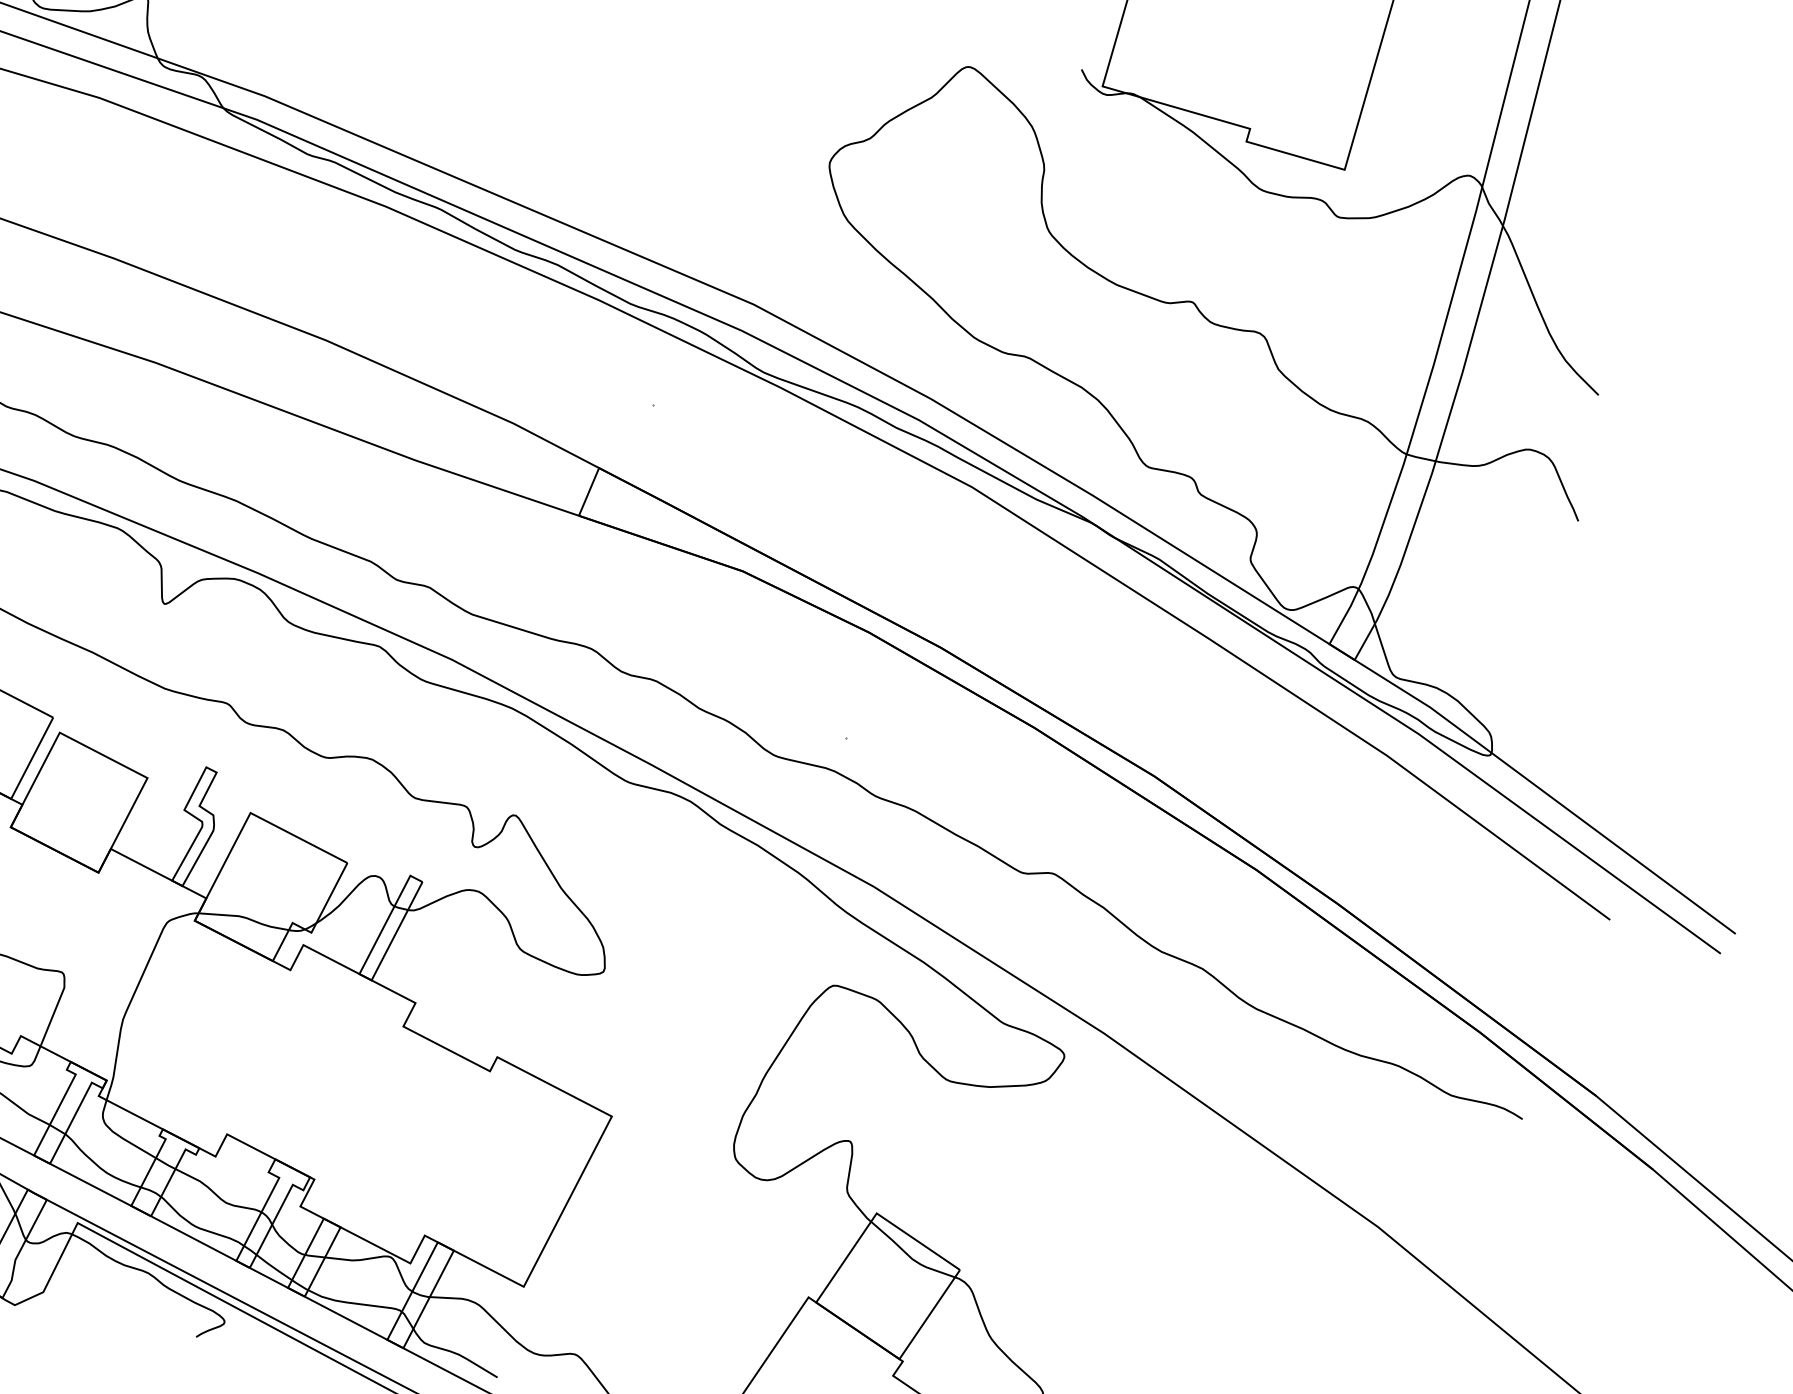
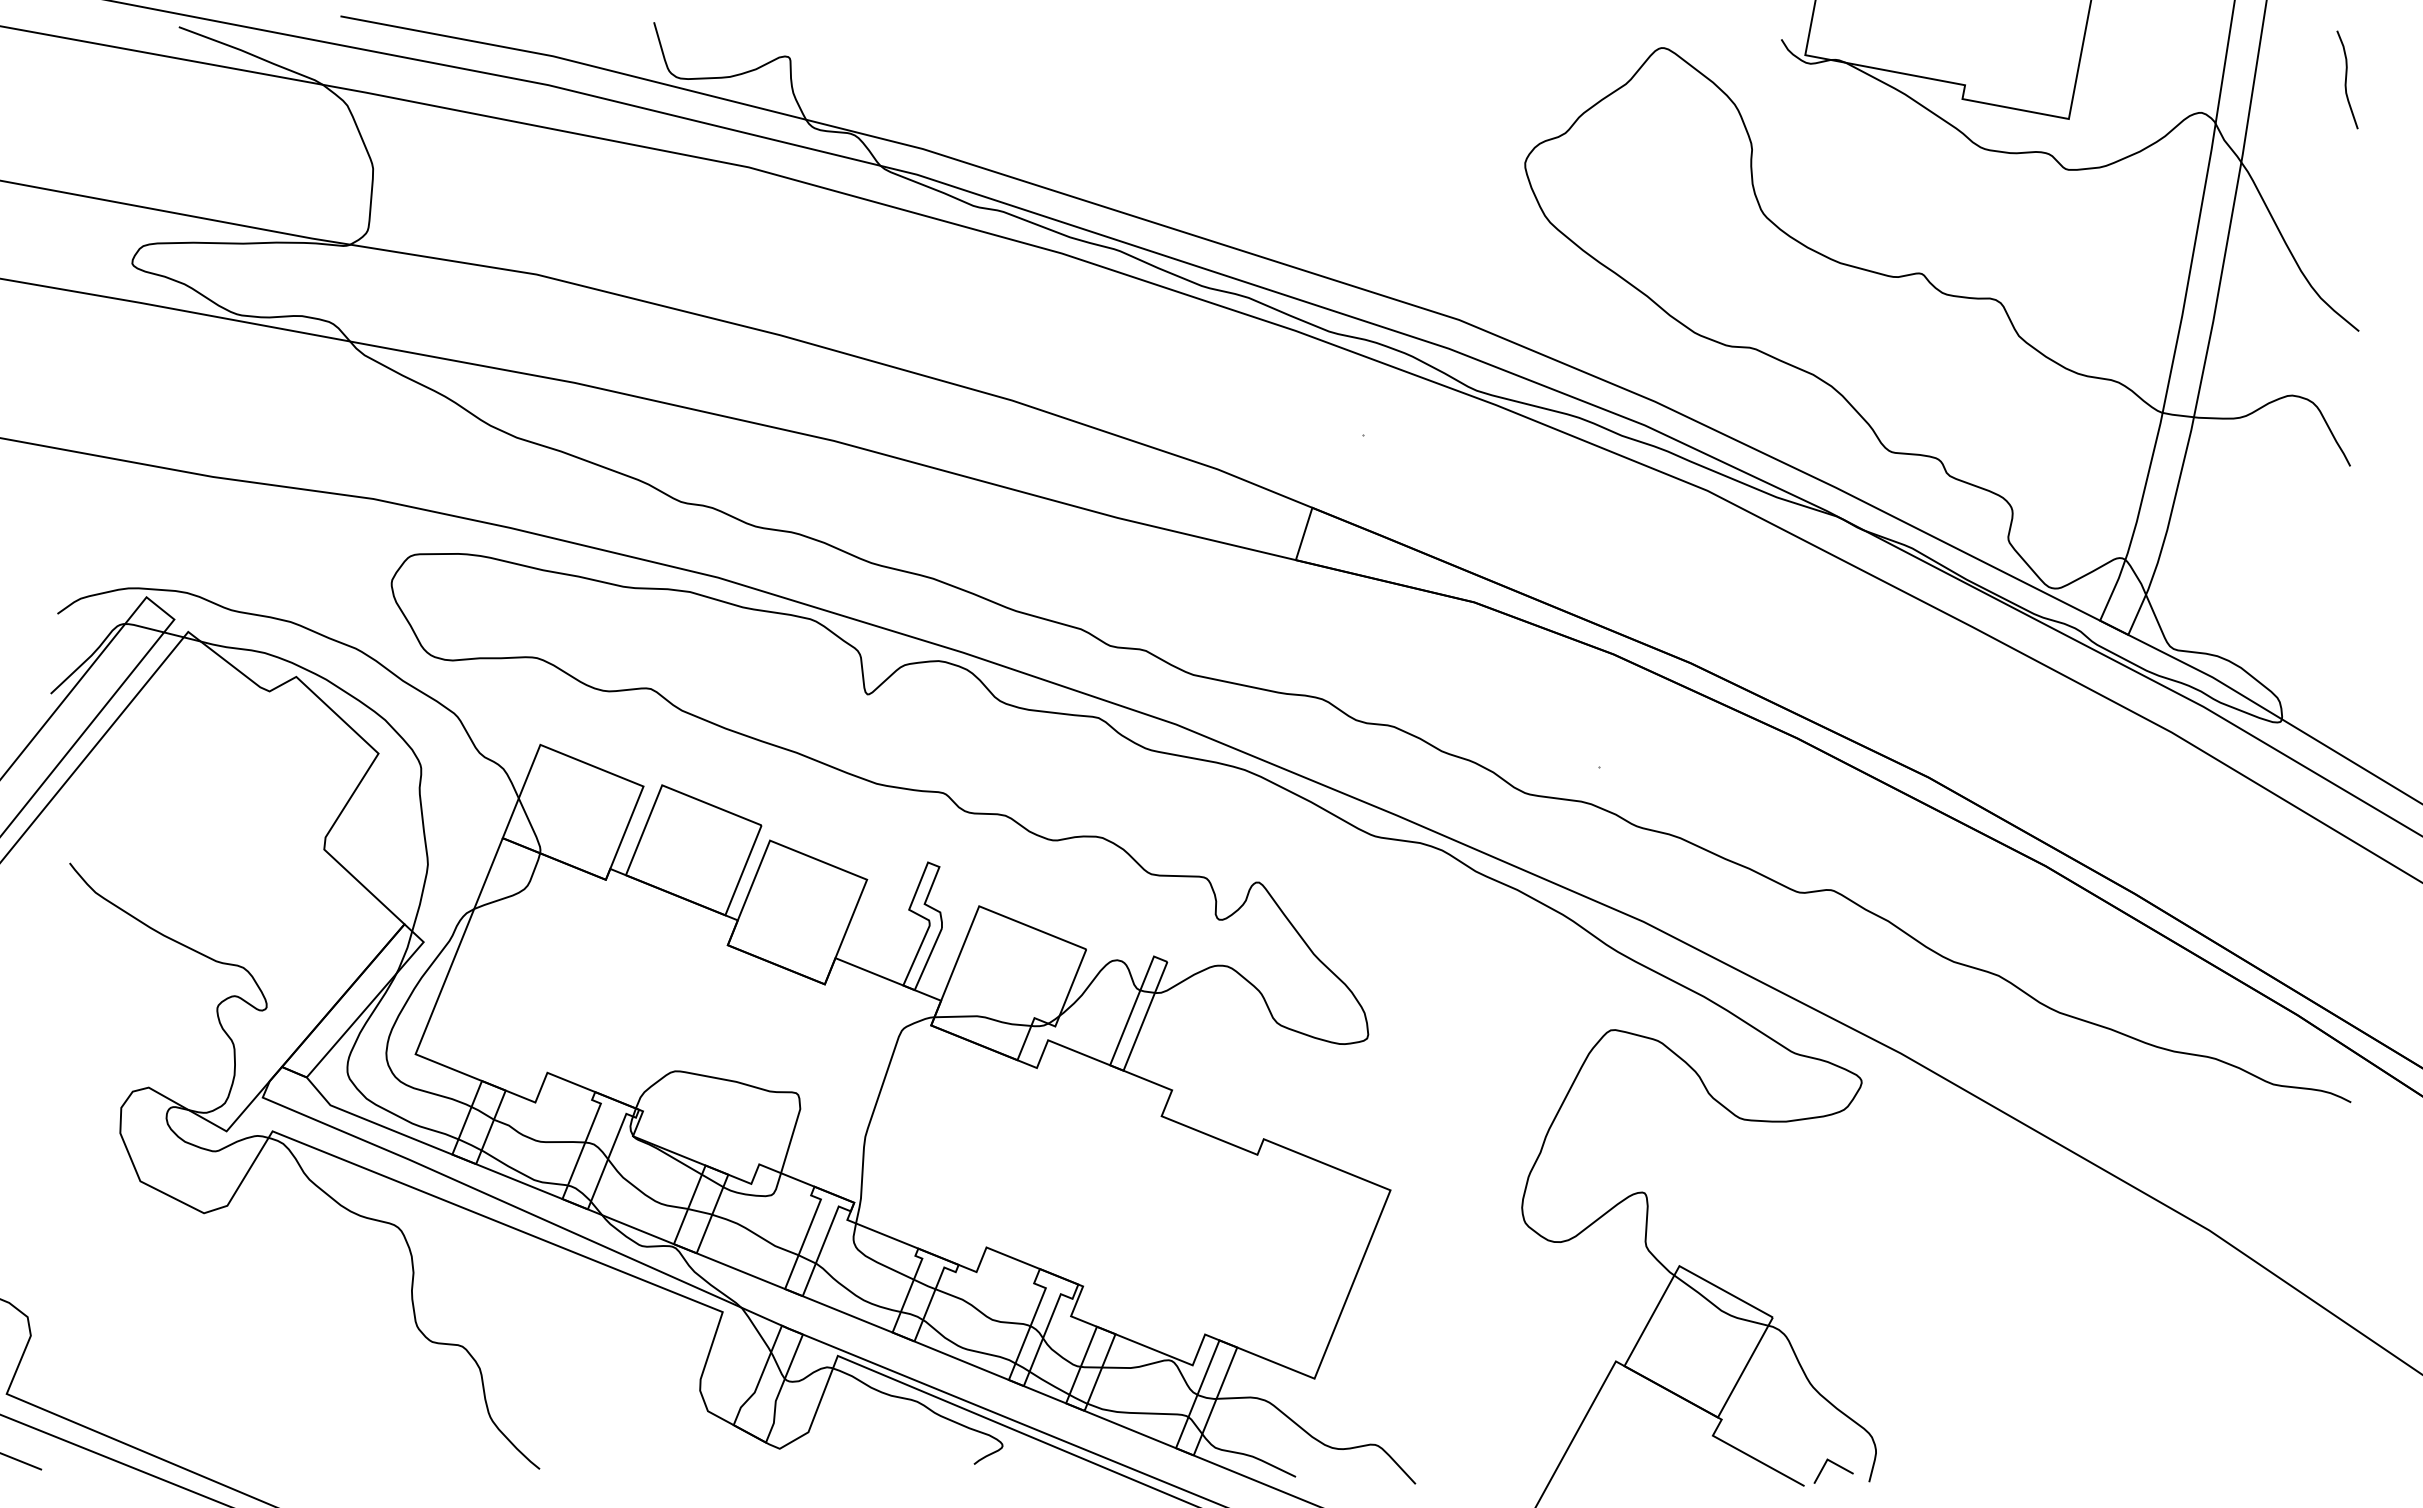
curve: (1609, 157) -> (2346, 79), added

